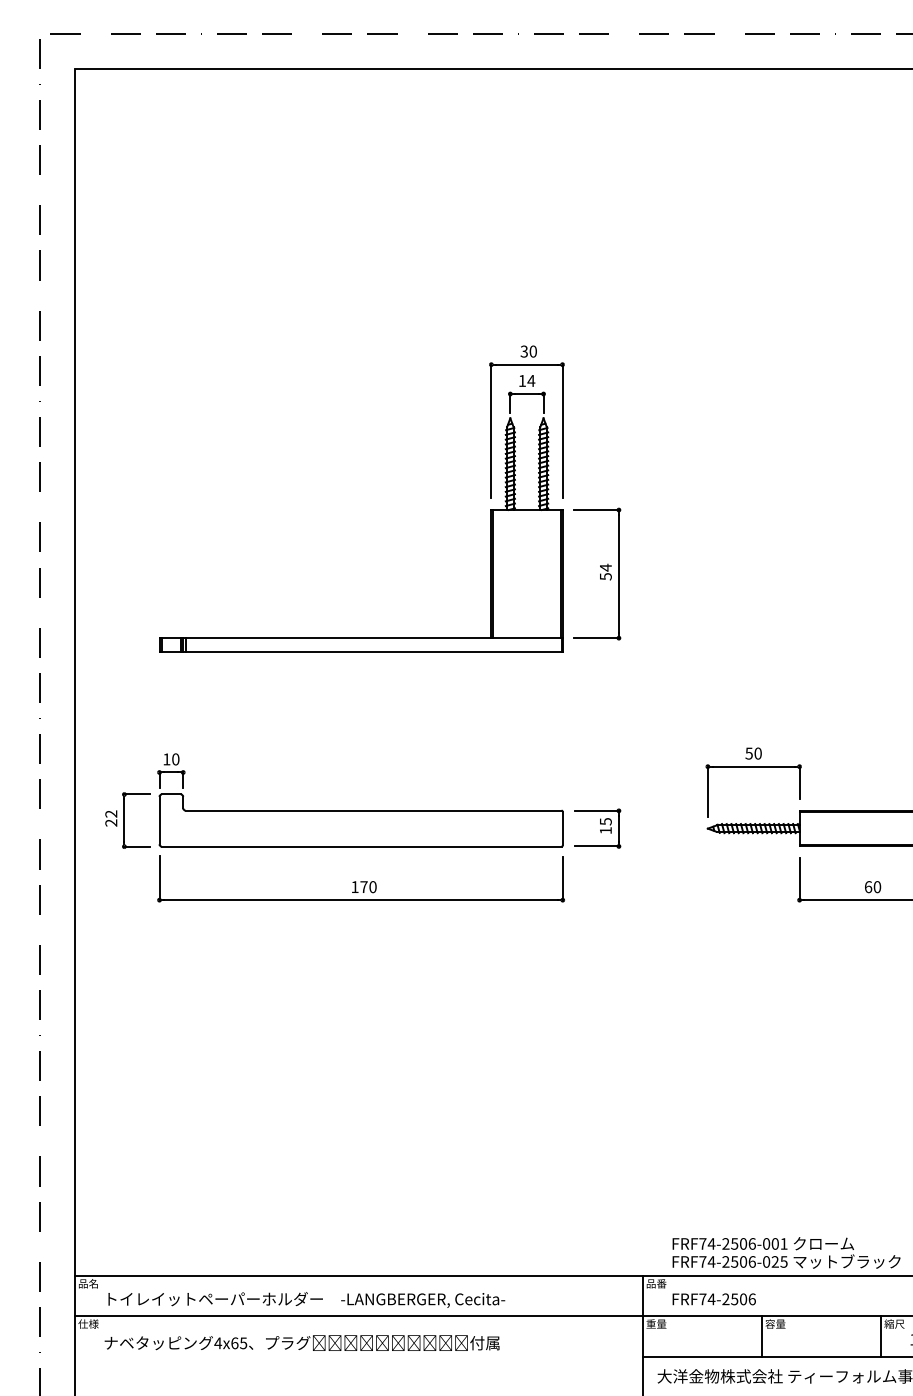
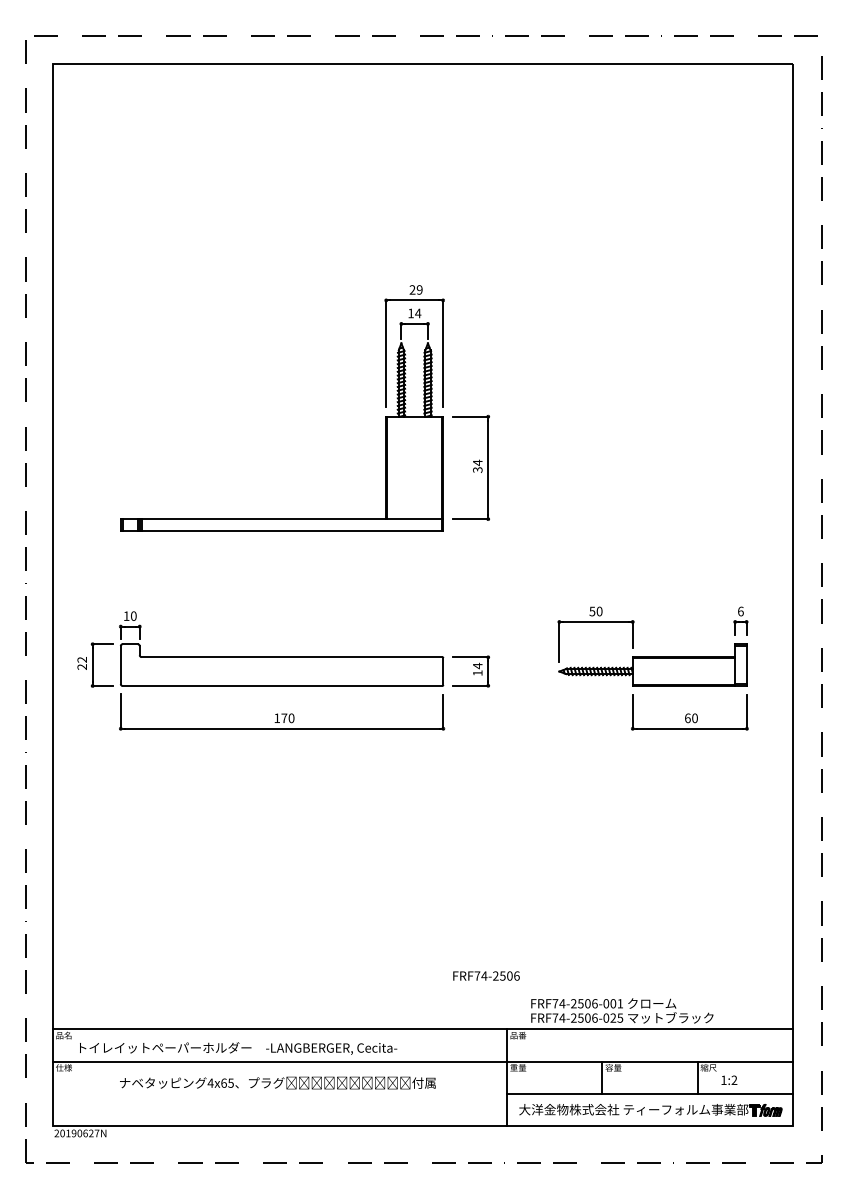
text: (527, 351) -> (415, 289), 30 -> 29
text: (605, 576) -> (477, 469), 54 -> 34
text: (605, 821) -> (477, 665), 15 -> 14
text: (714, 1298) -> (486, 975), moved
text: (301, 1342) -> (277, 1082), moved

